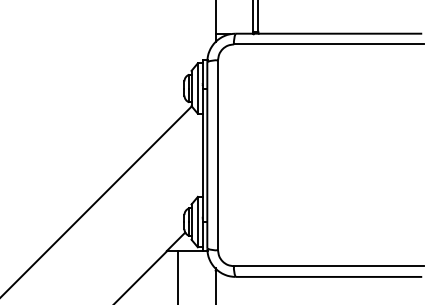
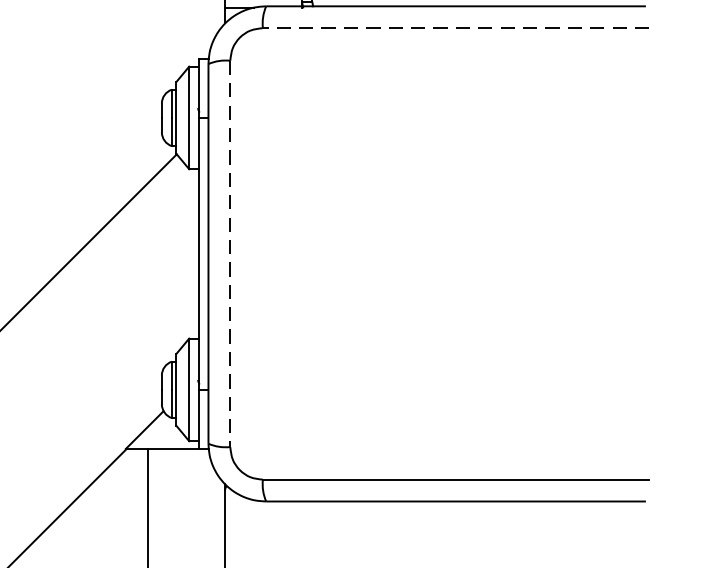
line: (328, 44) -> (455, 28), solid -> dashed
line: (218, 155) -> (231, 254), solid -> dashed

